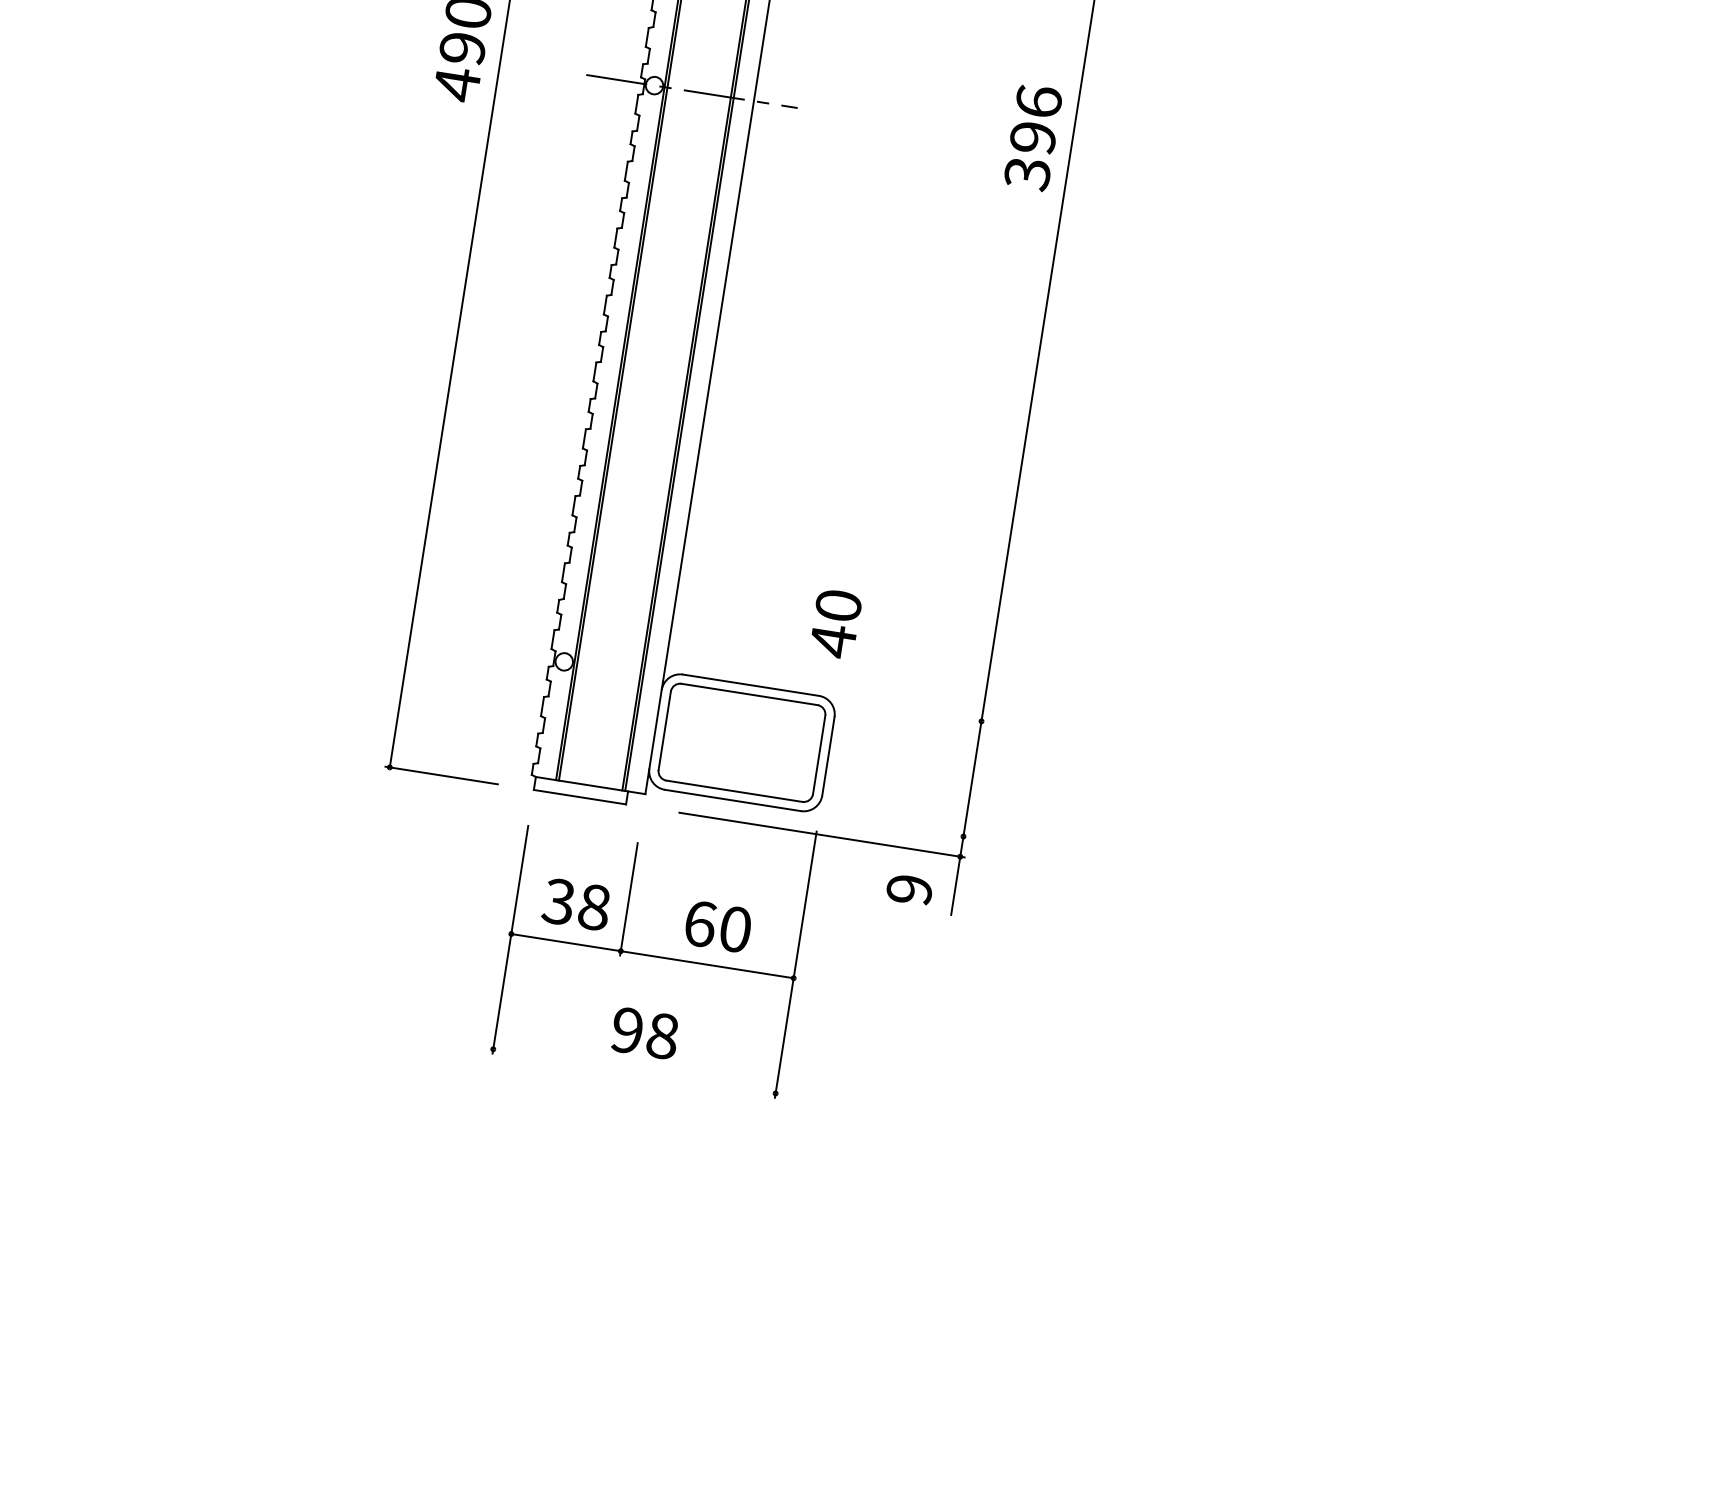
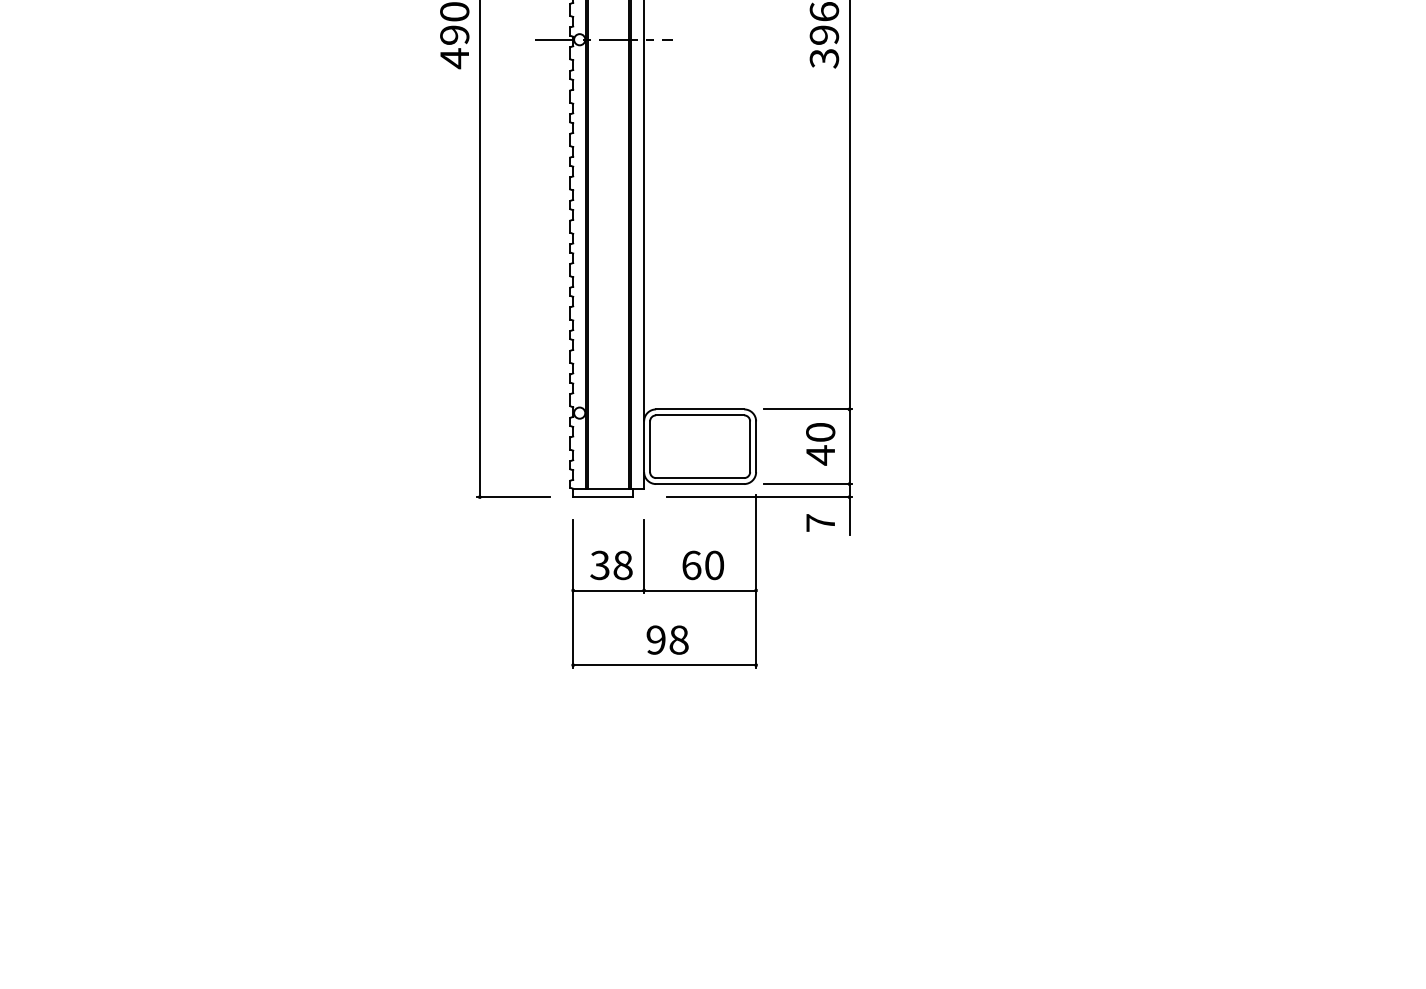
text: (835, 624) -> (820, 444), moved
line: (916, 711) -> (807, 409), added
line: (898, 827) -> (807, 484), added
text: (909, 888) -> (820, 522), 9 -> 7
line: (634, 1071) -> (664, 665), added

